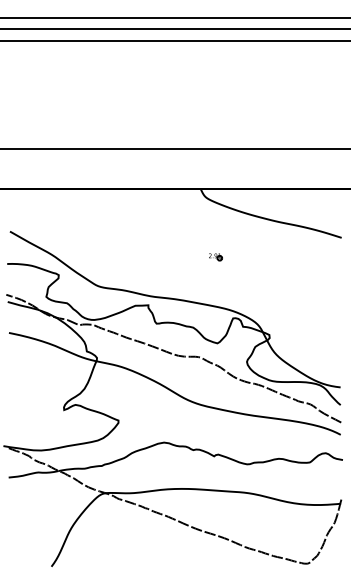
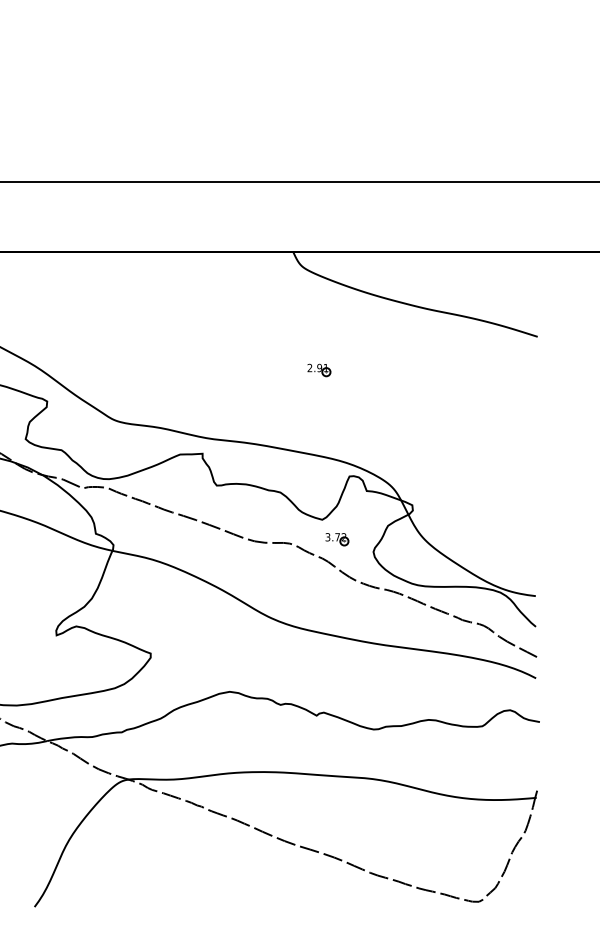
part: (226, 355) -> (337, 540), added

